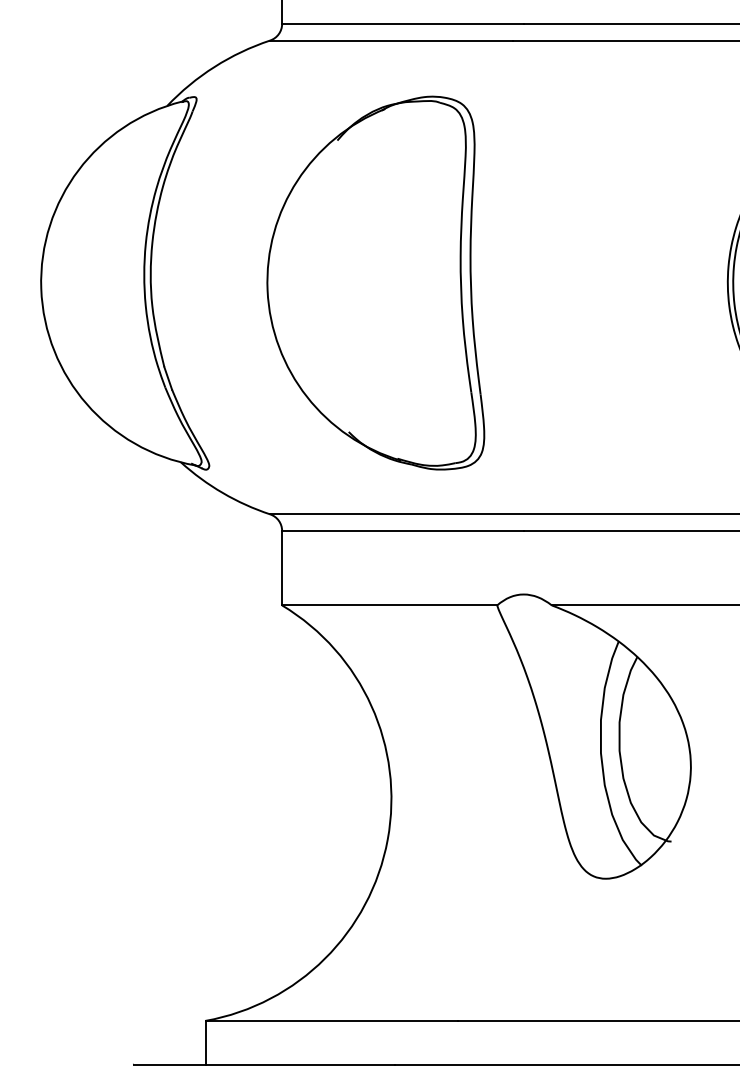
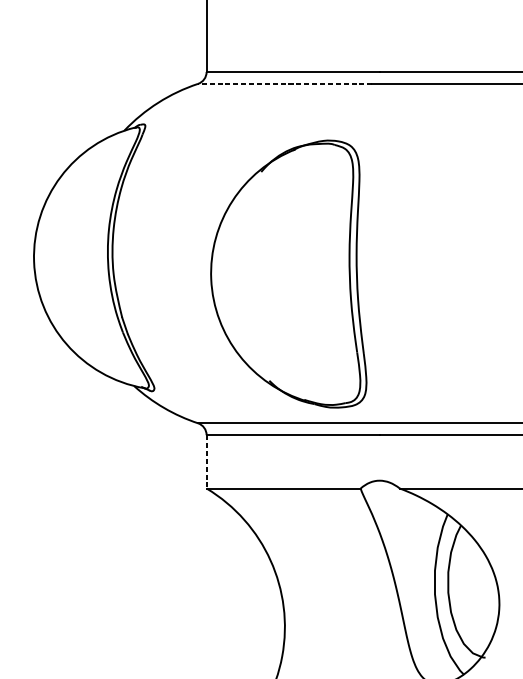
line: (391, 40) -> (284, 83), solid -> dashed
part: (375, 282) -> (288, 273), moved
line: (282, 568) -> (206, 462), solid -> dashed

